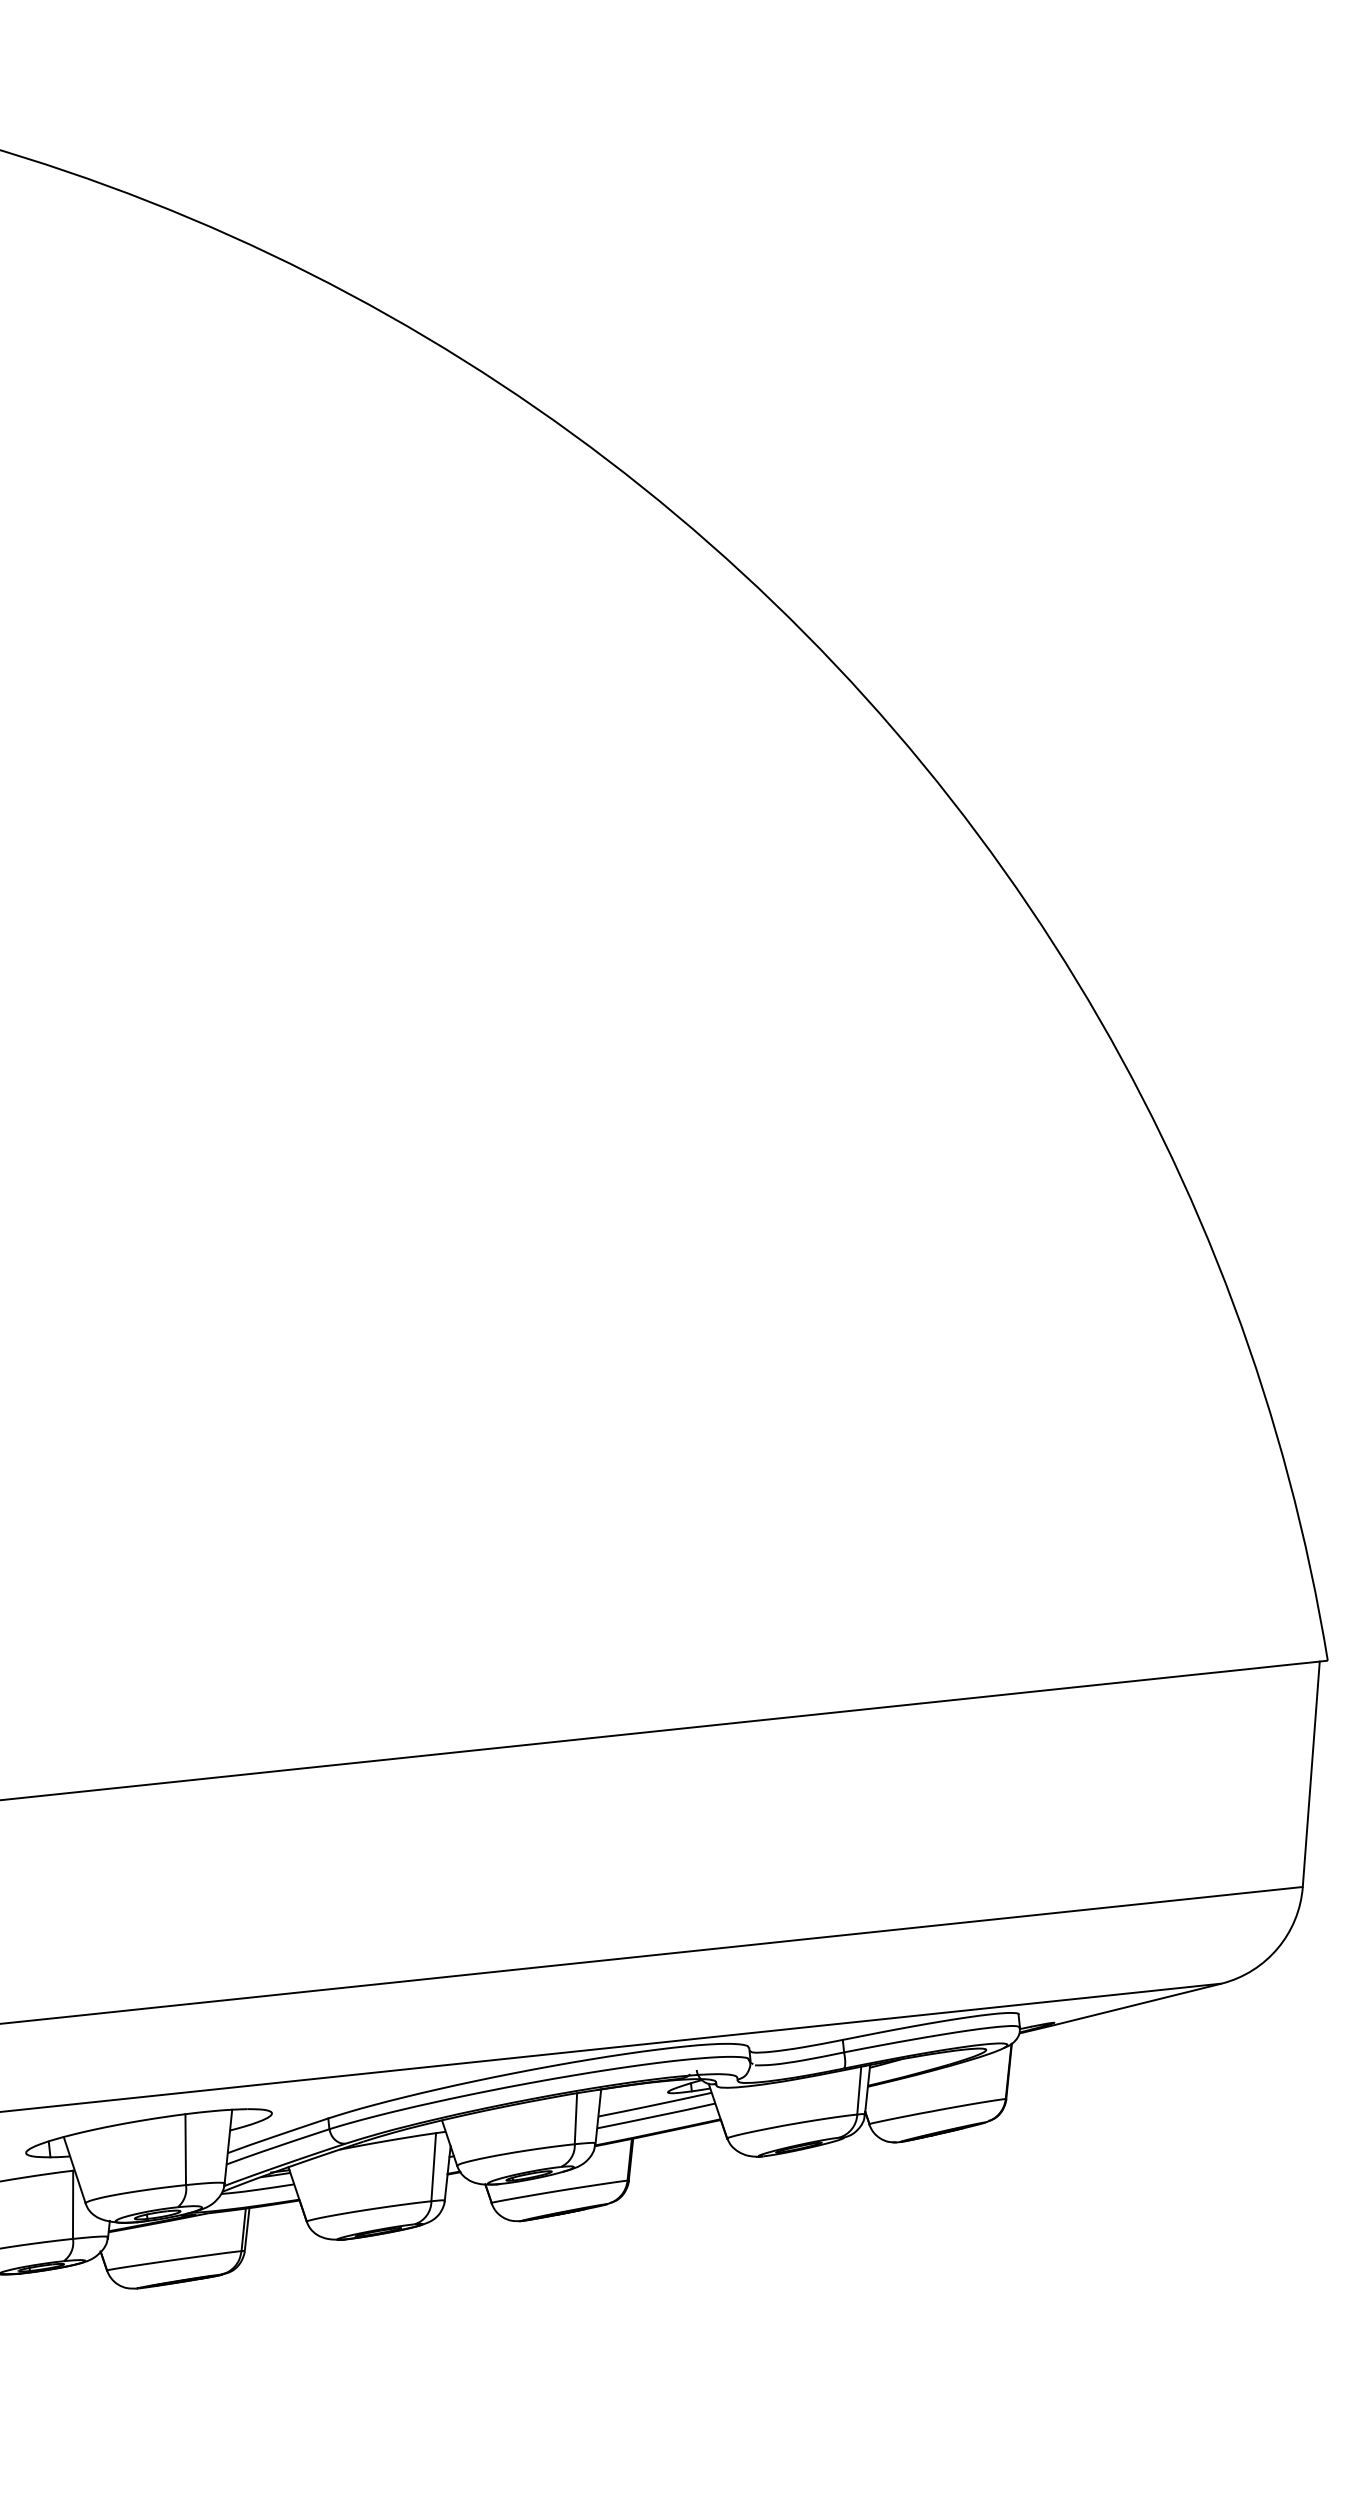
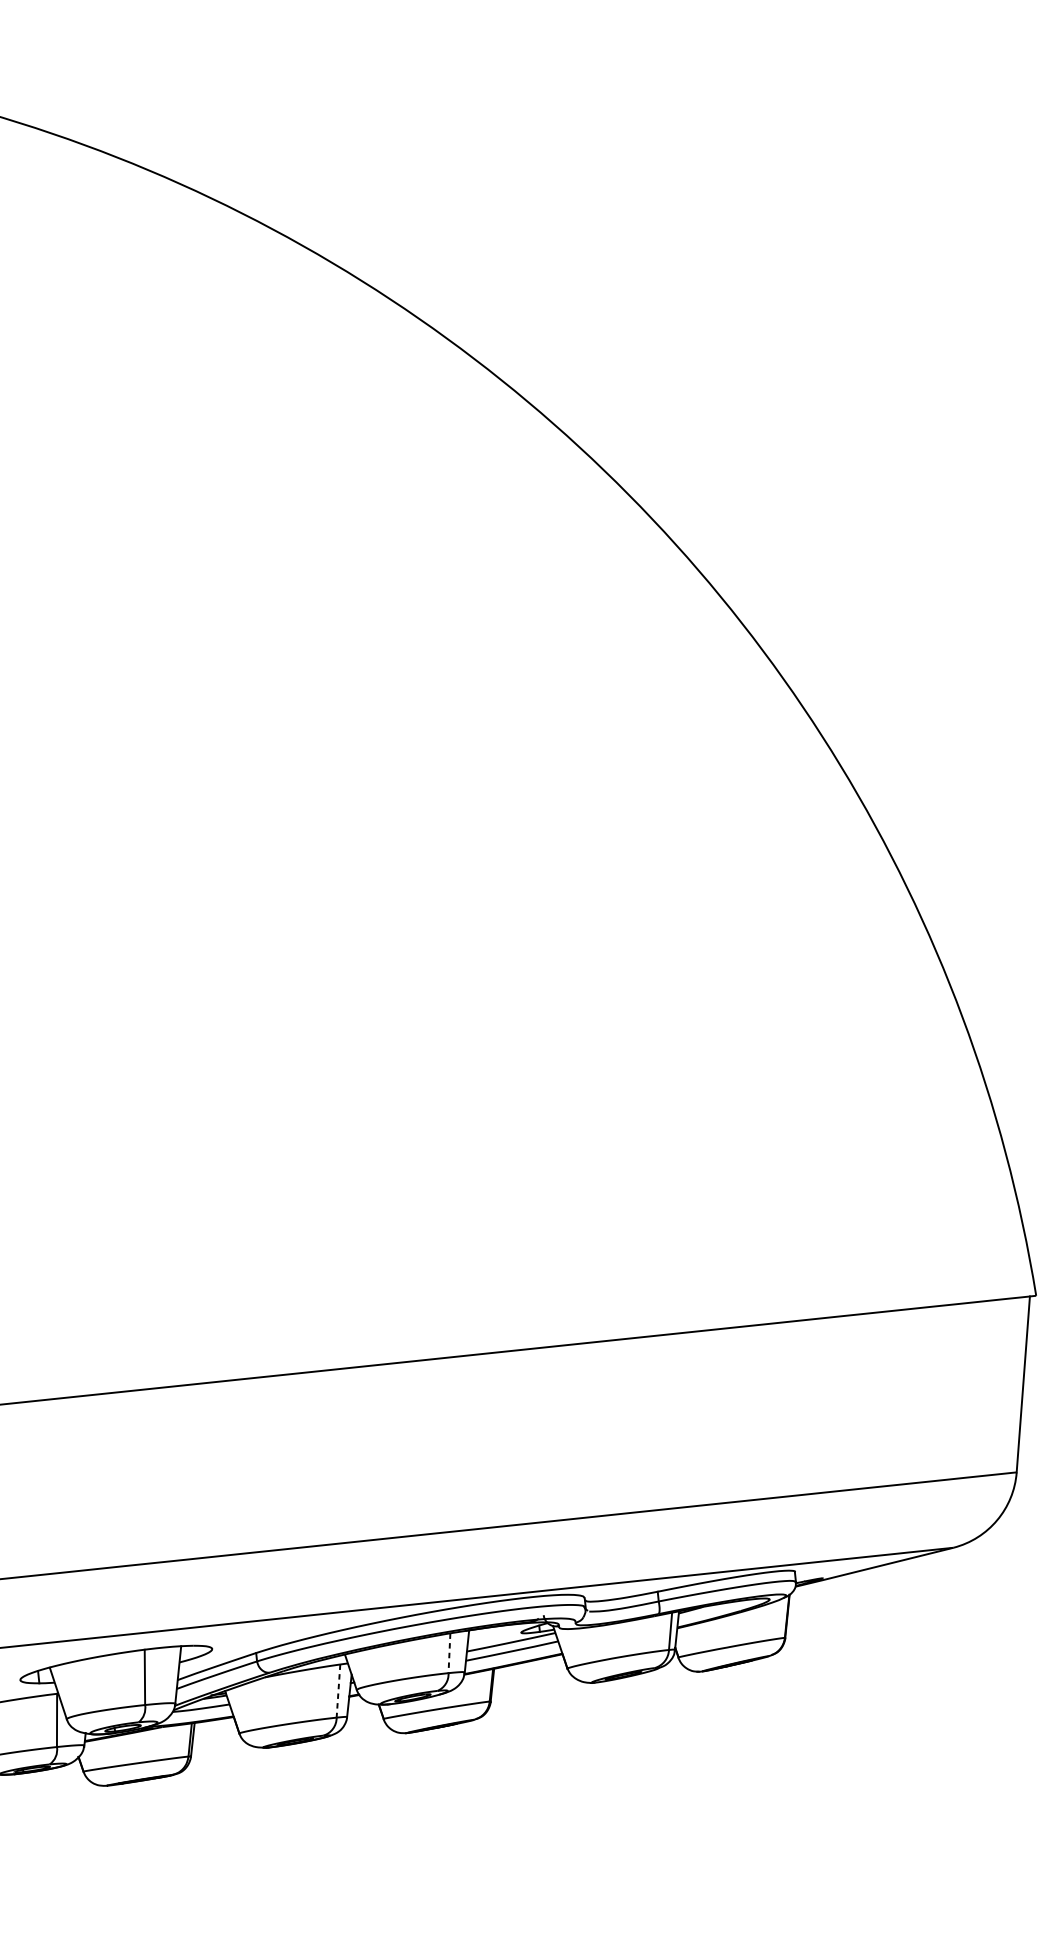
line: (575, 2119) -> (449, 1653), solid -> dashed
line: (433, 2167) -> (338, 1691), solid -> dashed

